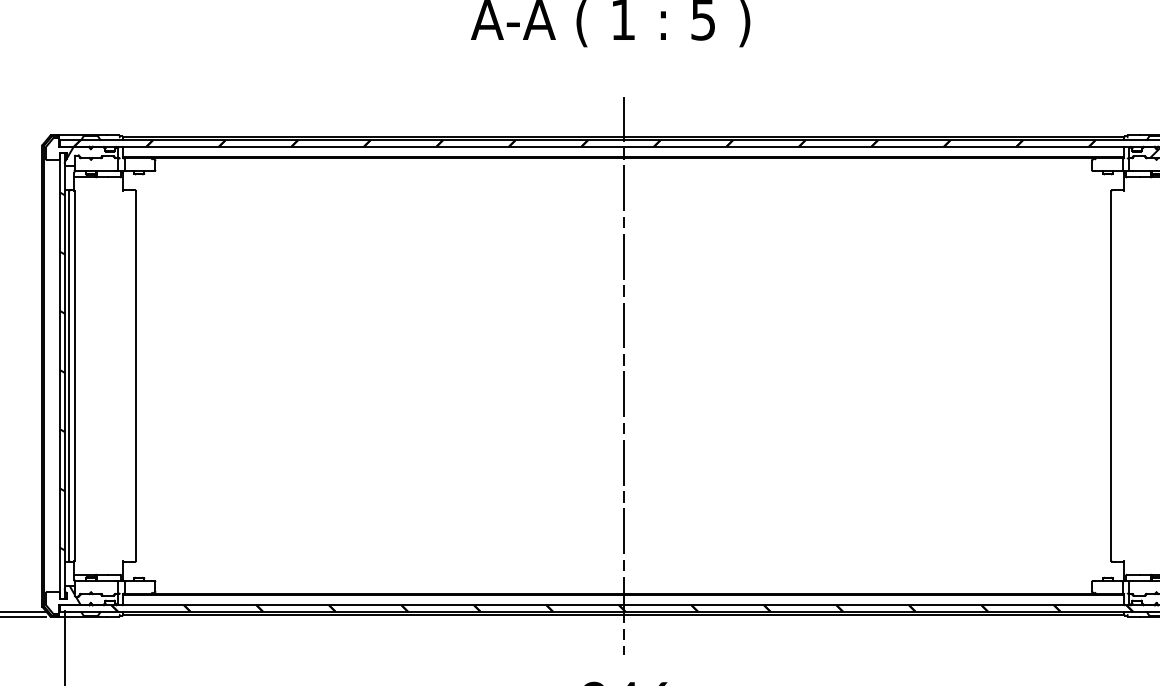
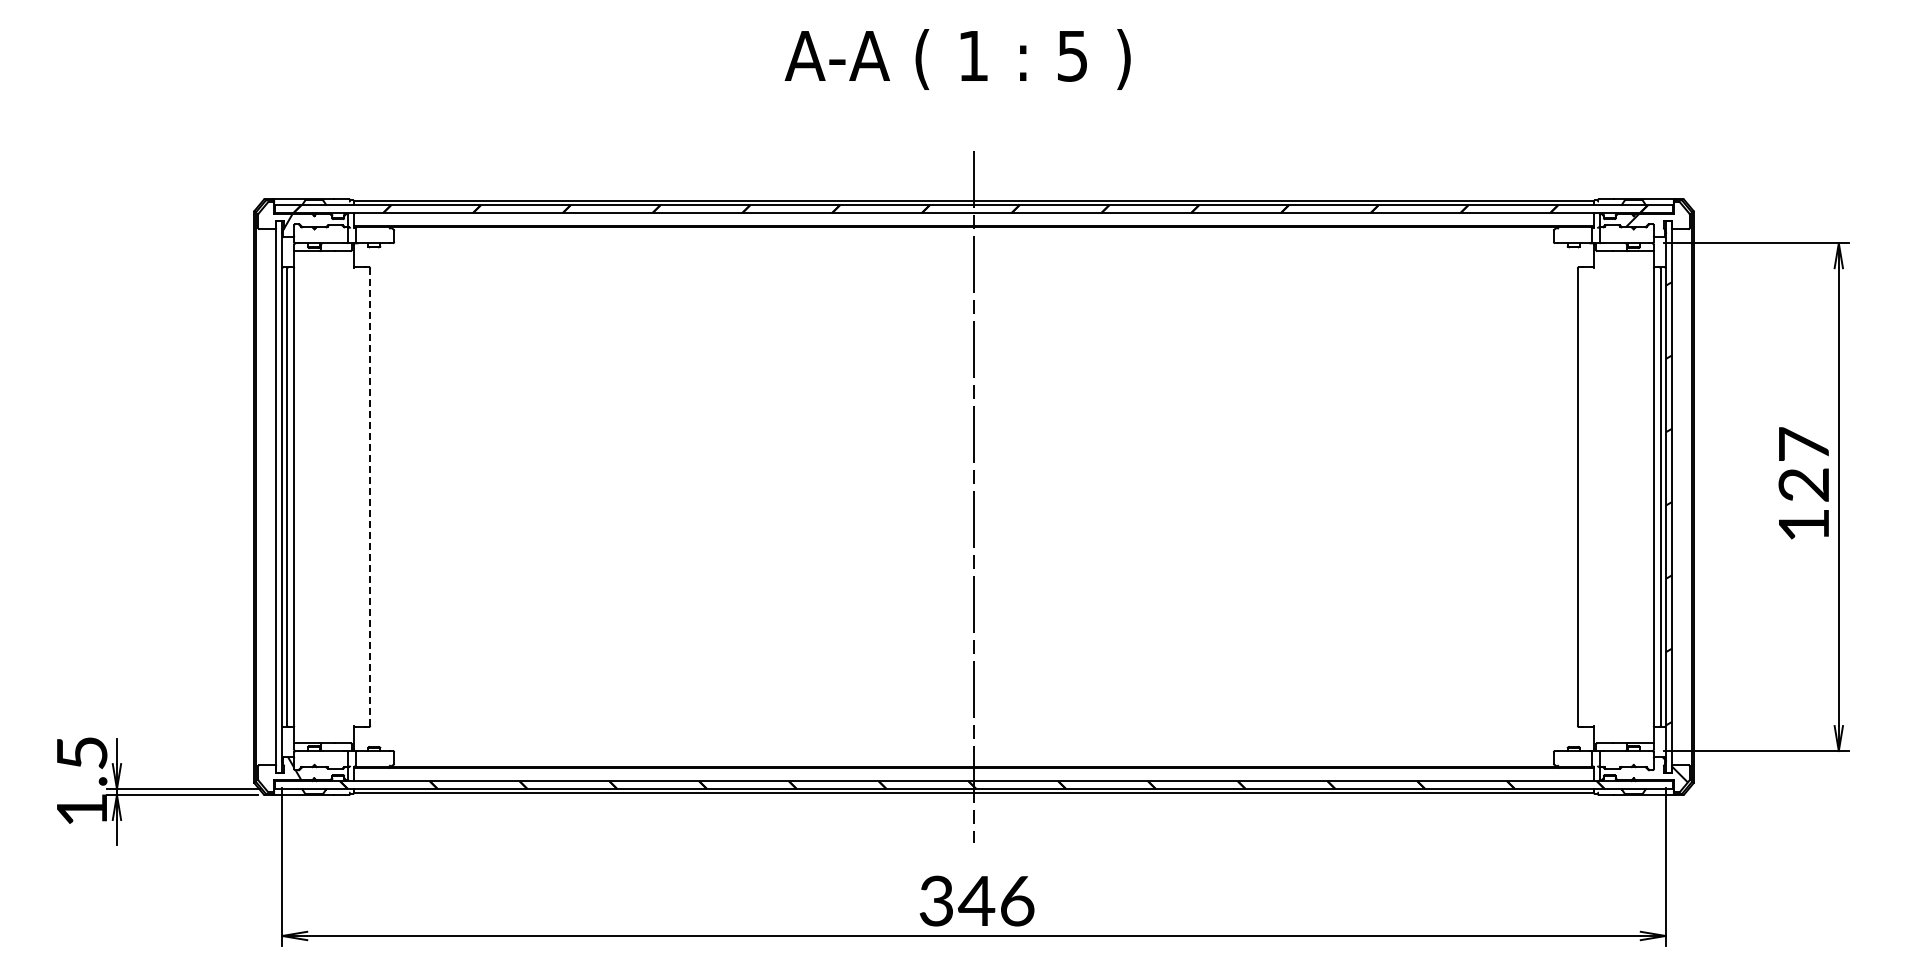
hatch: (62, 371) -> (279, 491), removed
line: (136, 376) -> (370, 497), solid -> dashed

